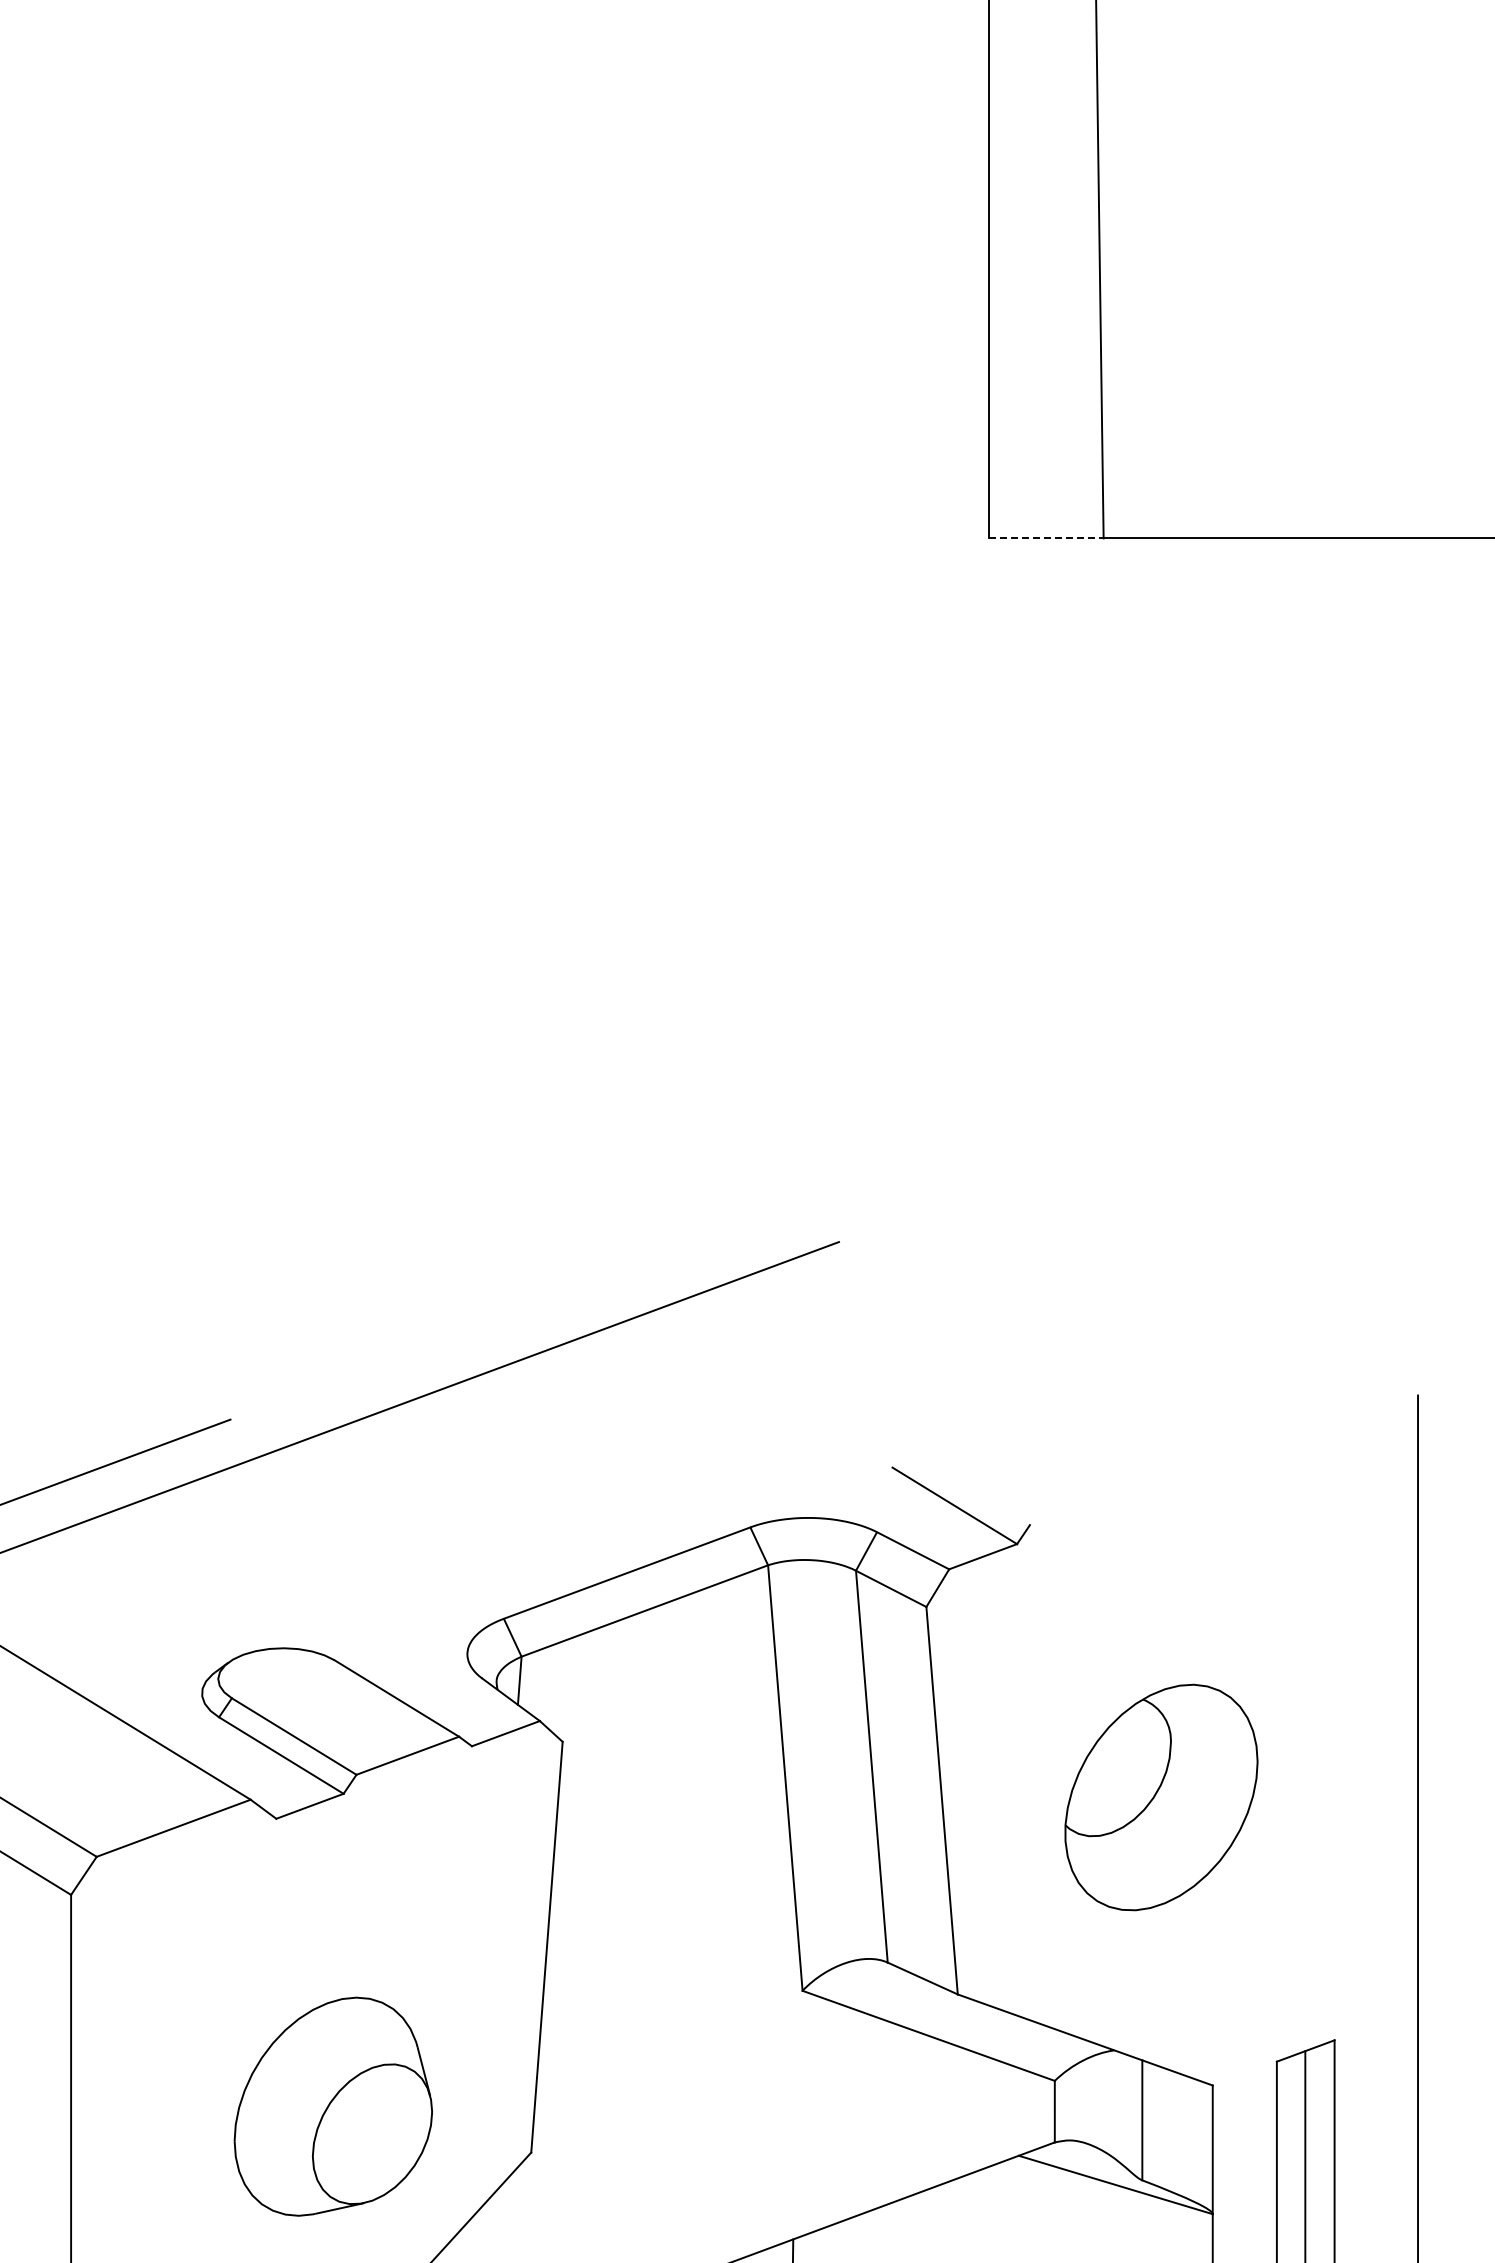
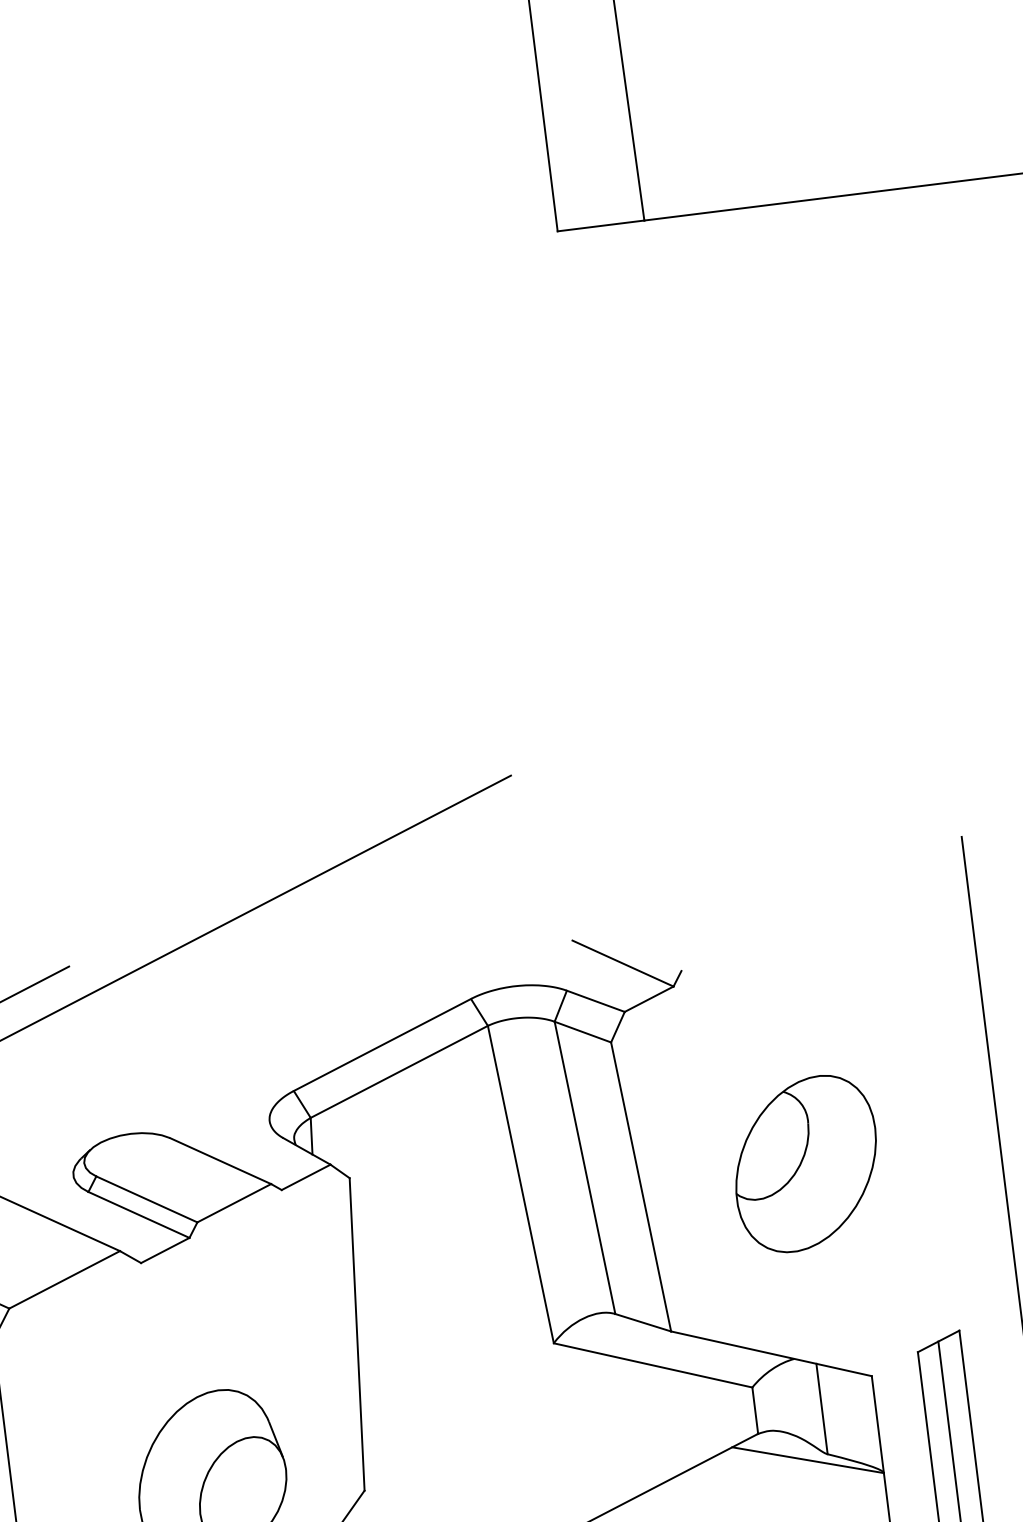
line: (1046, 538) -> (601, 225), dashed -> solid

